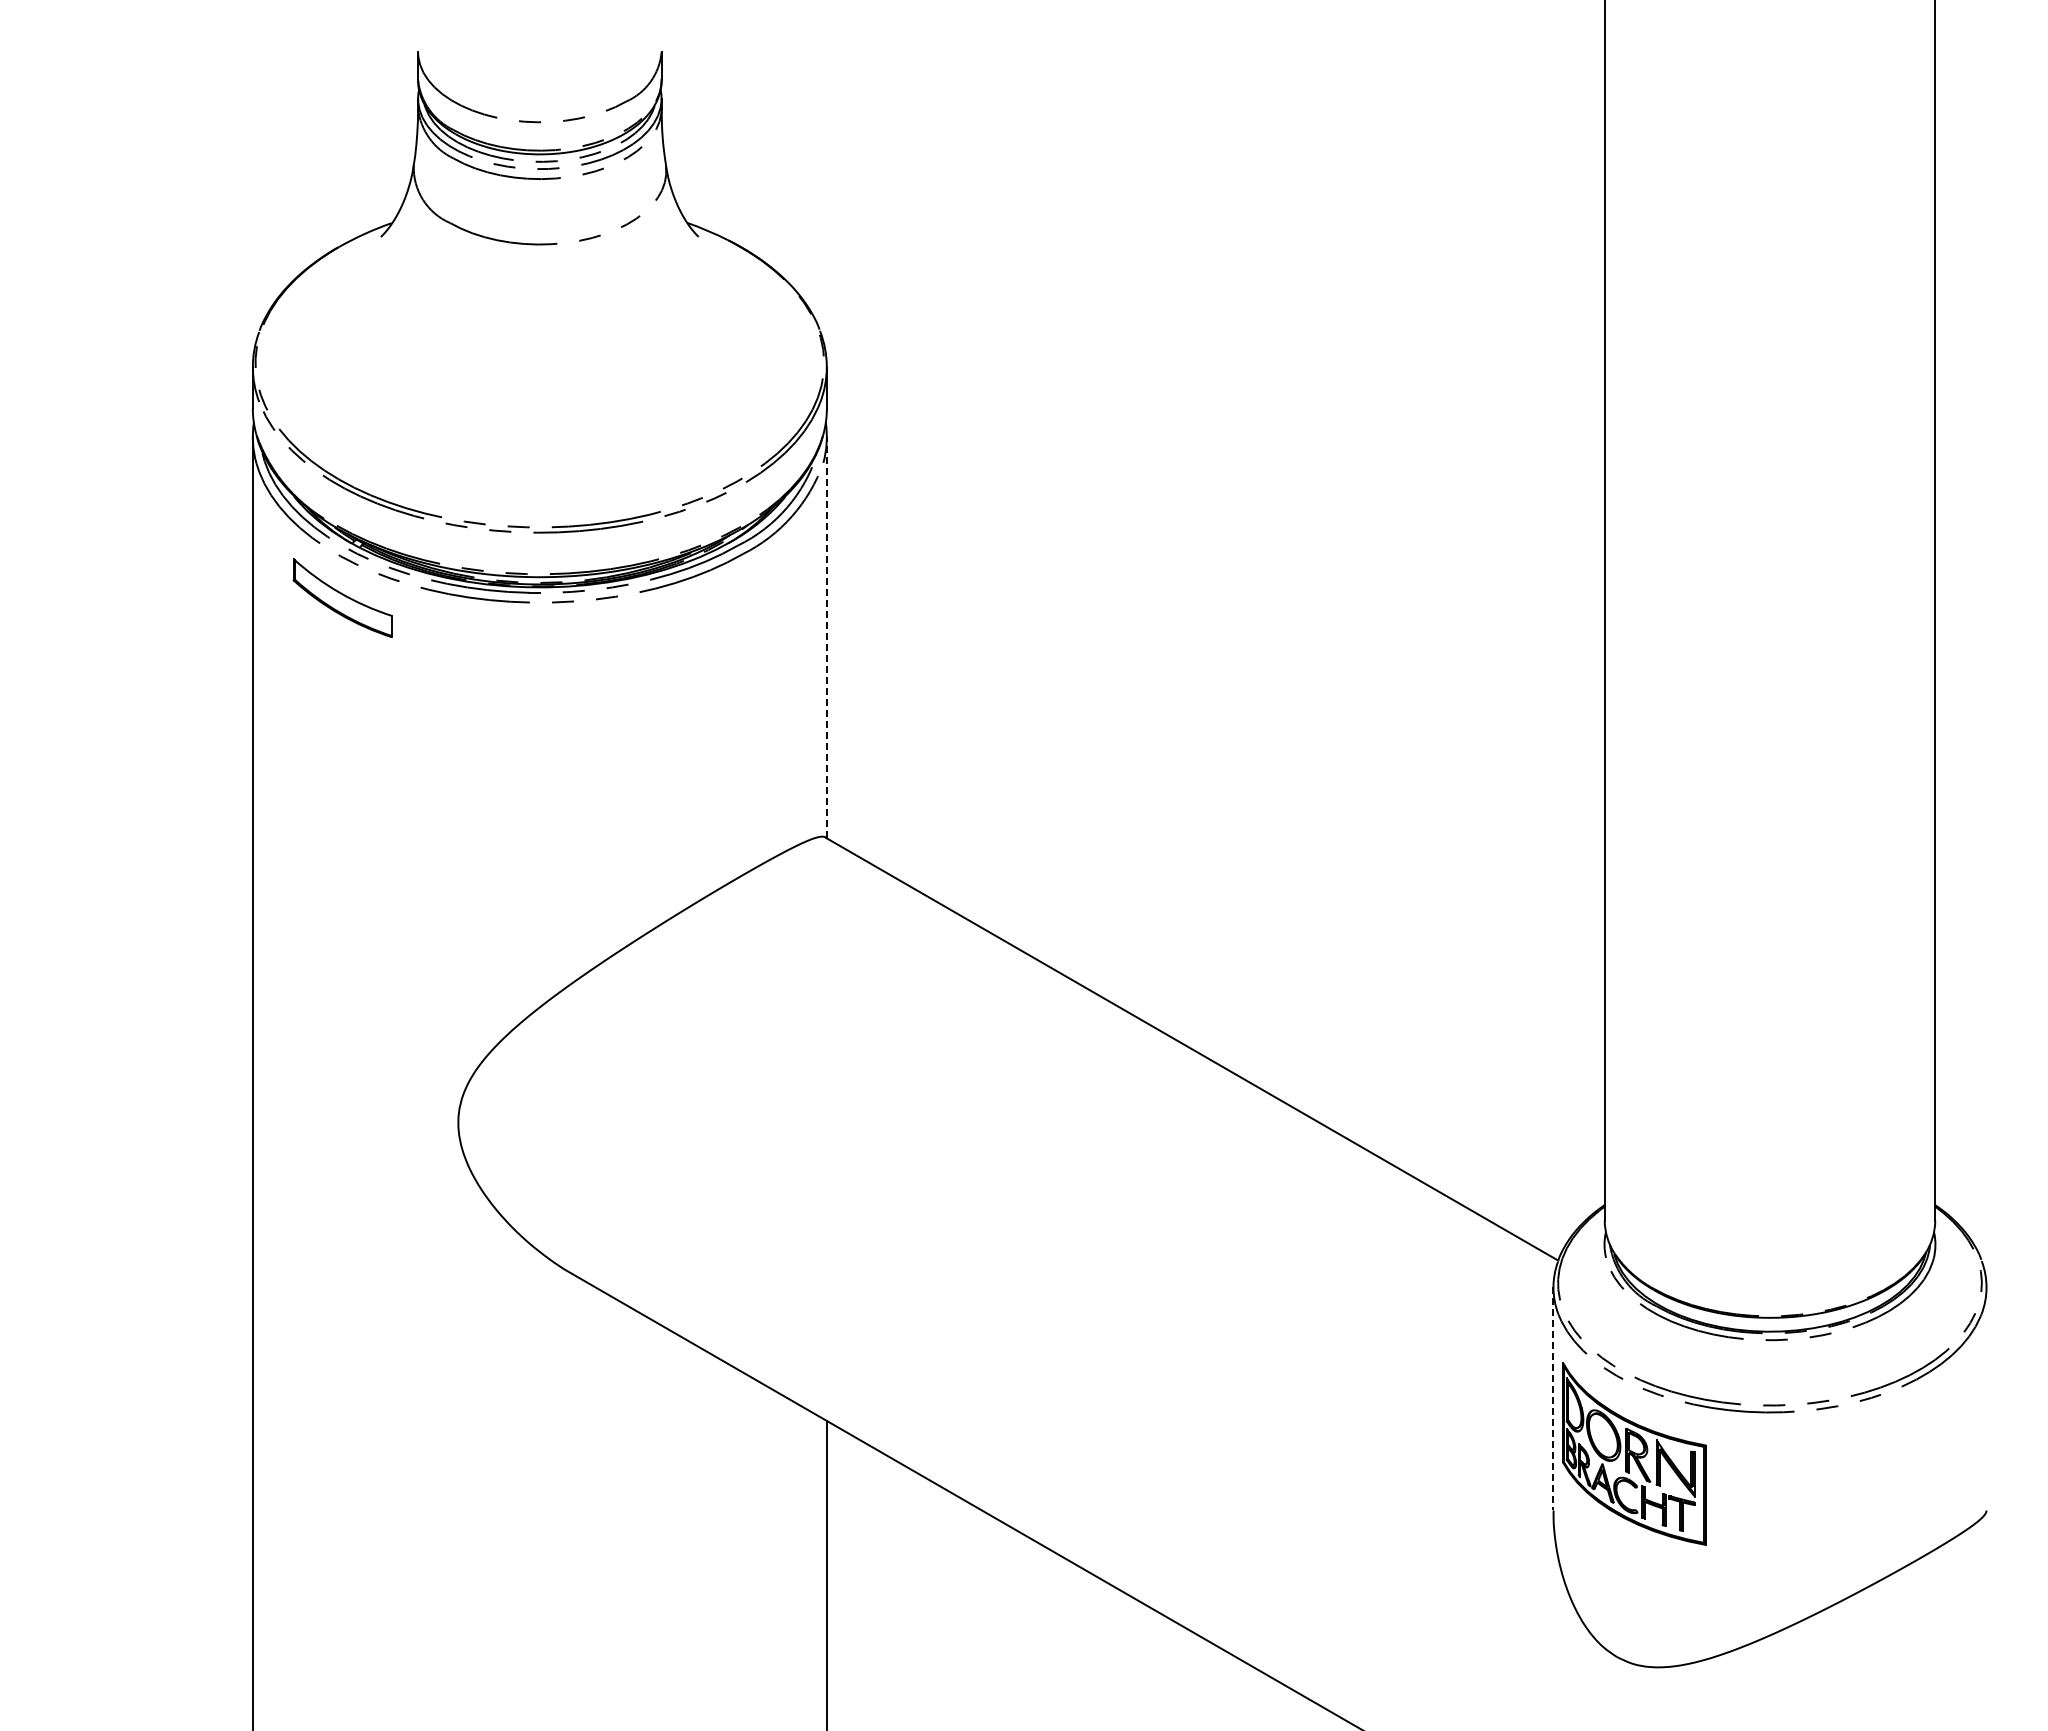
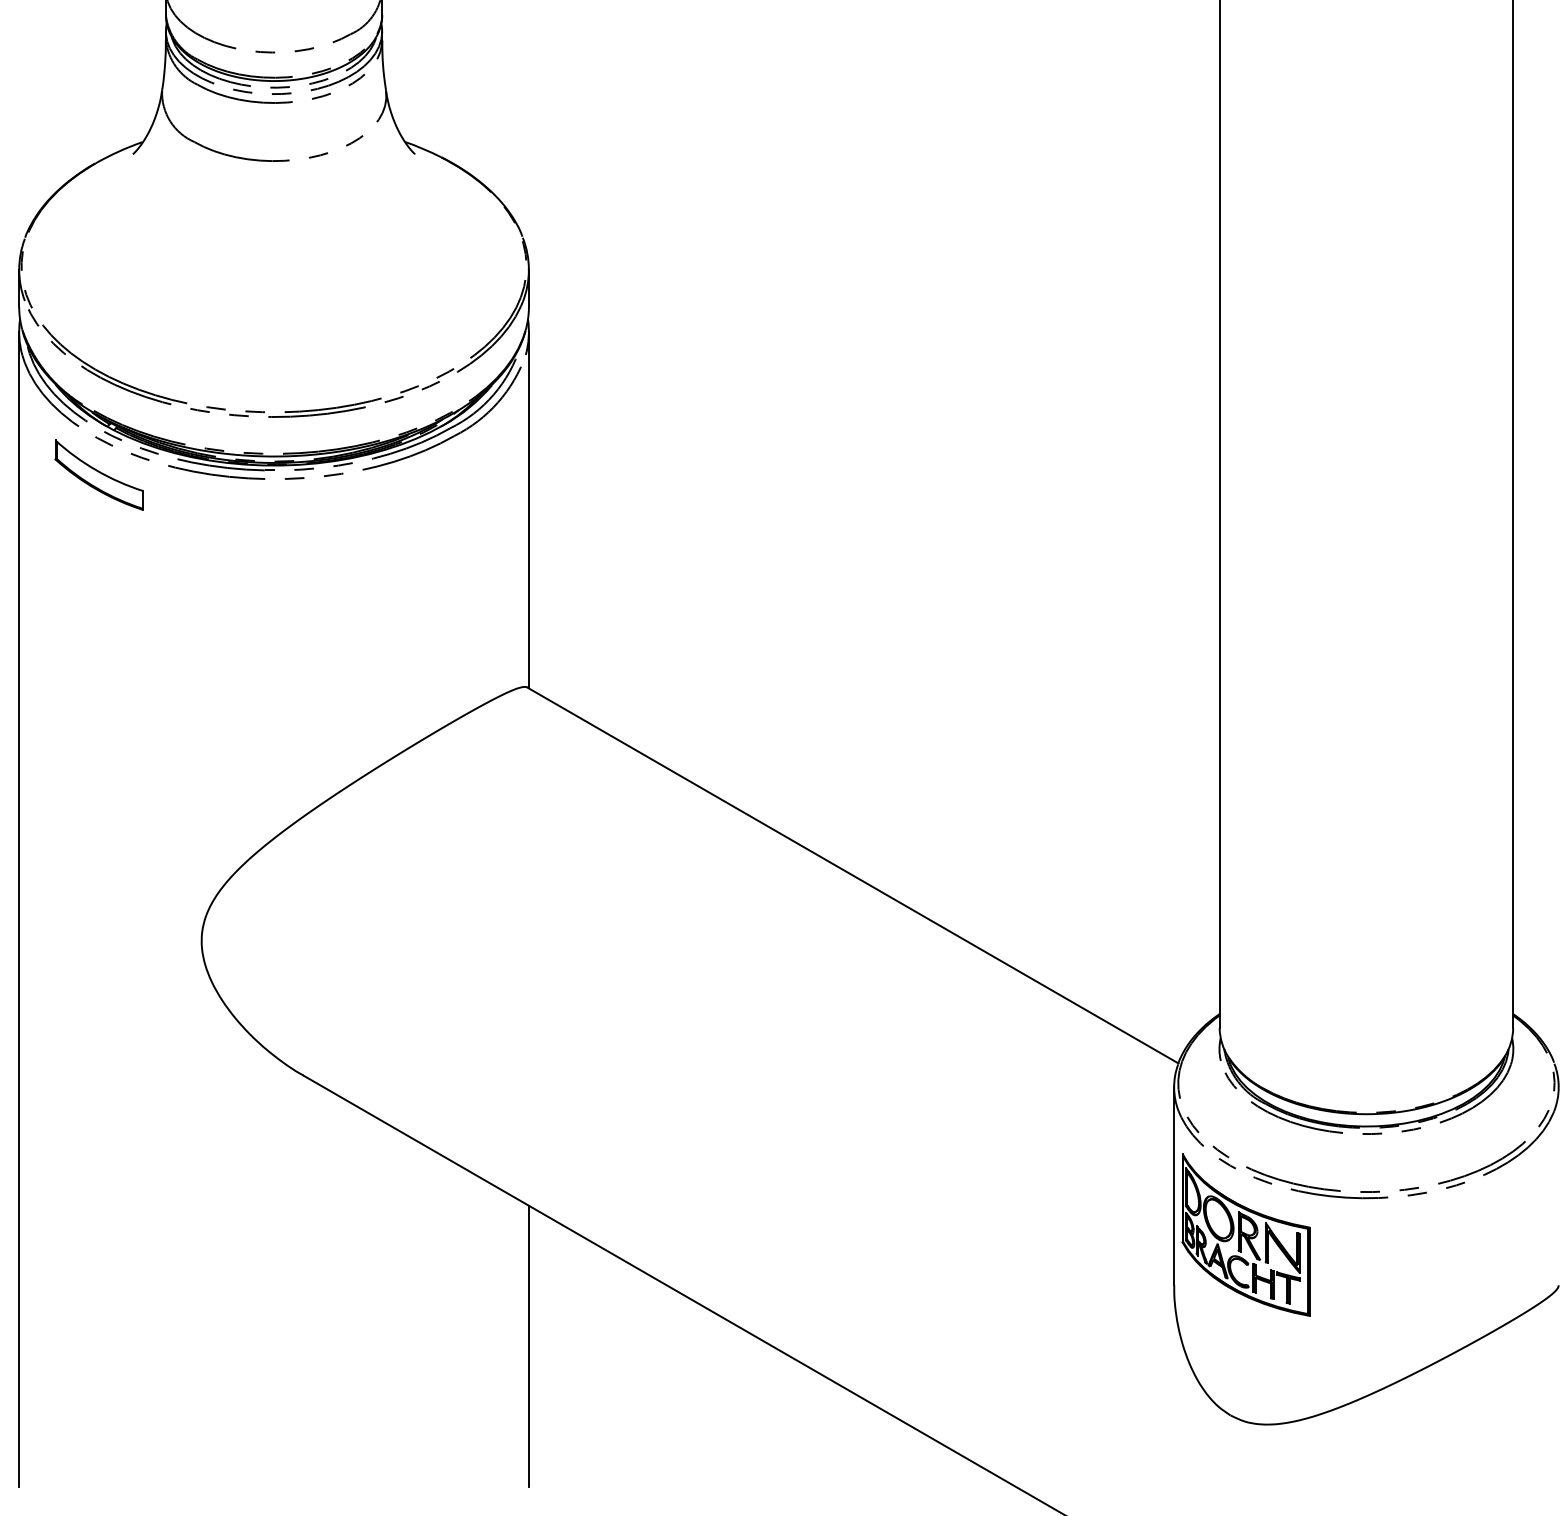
line: (826, 637) -> (528, 510), dashed -> solid
line: (1553, 1399) -> (1174, 1186), dashed -> solid

